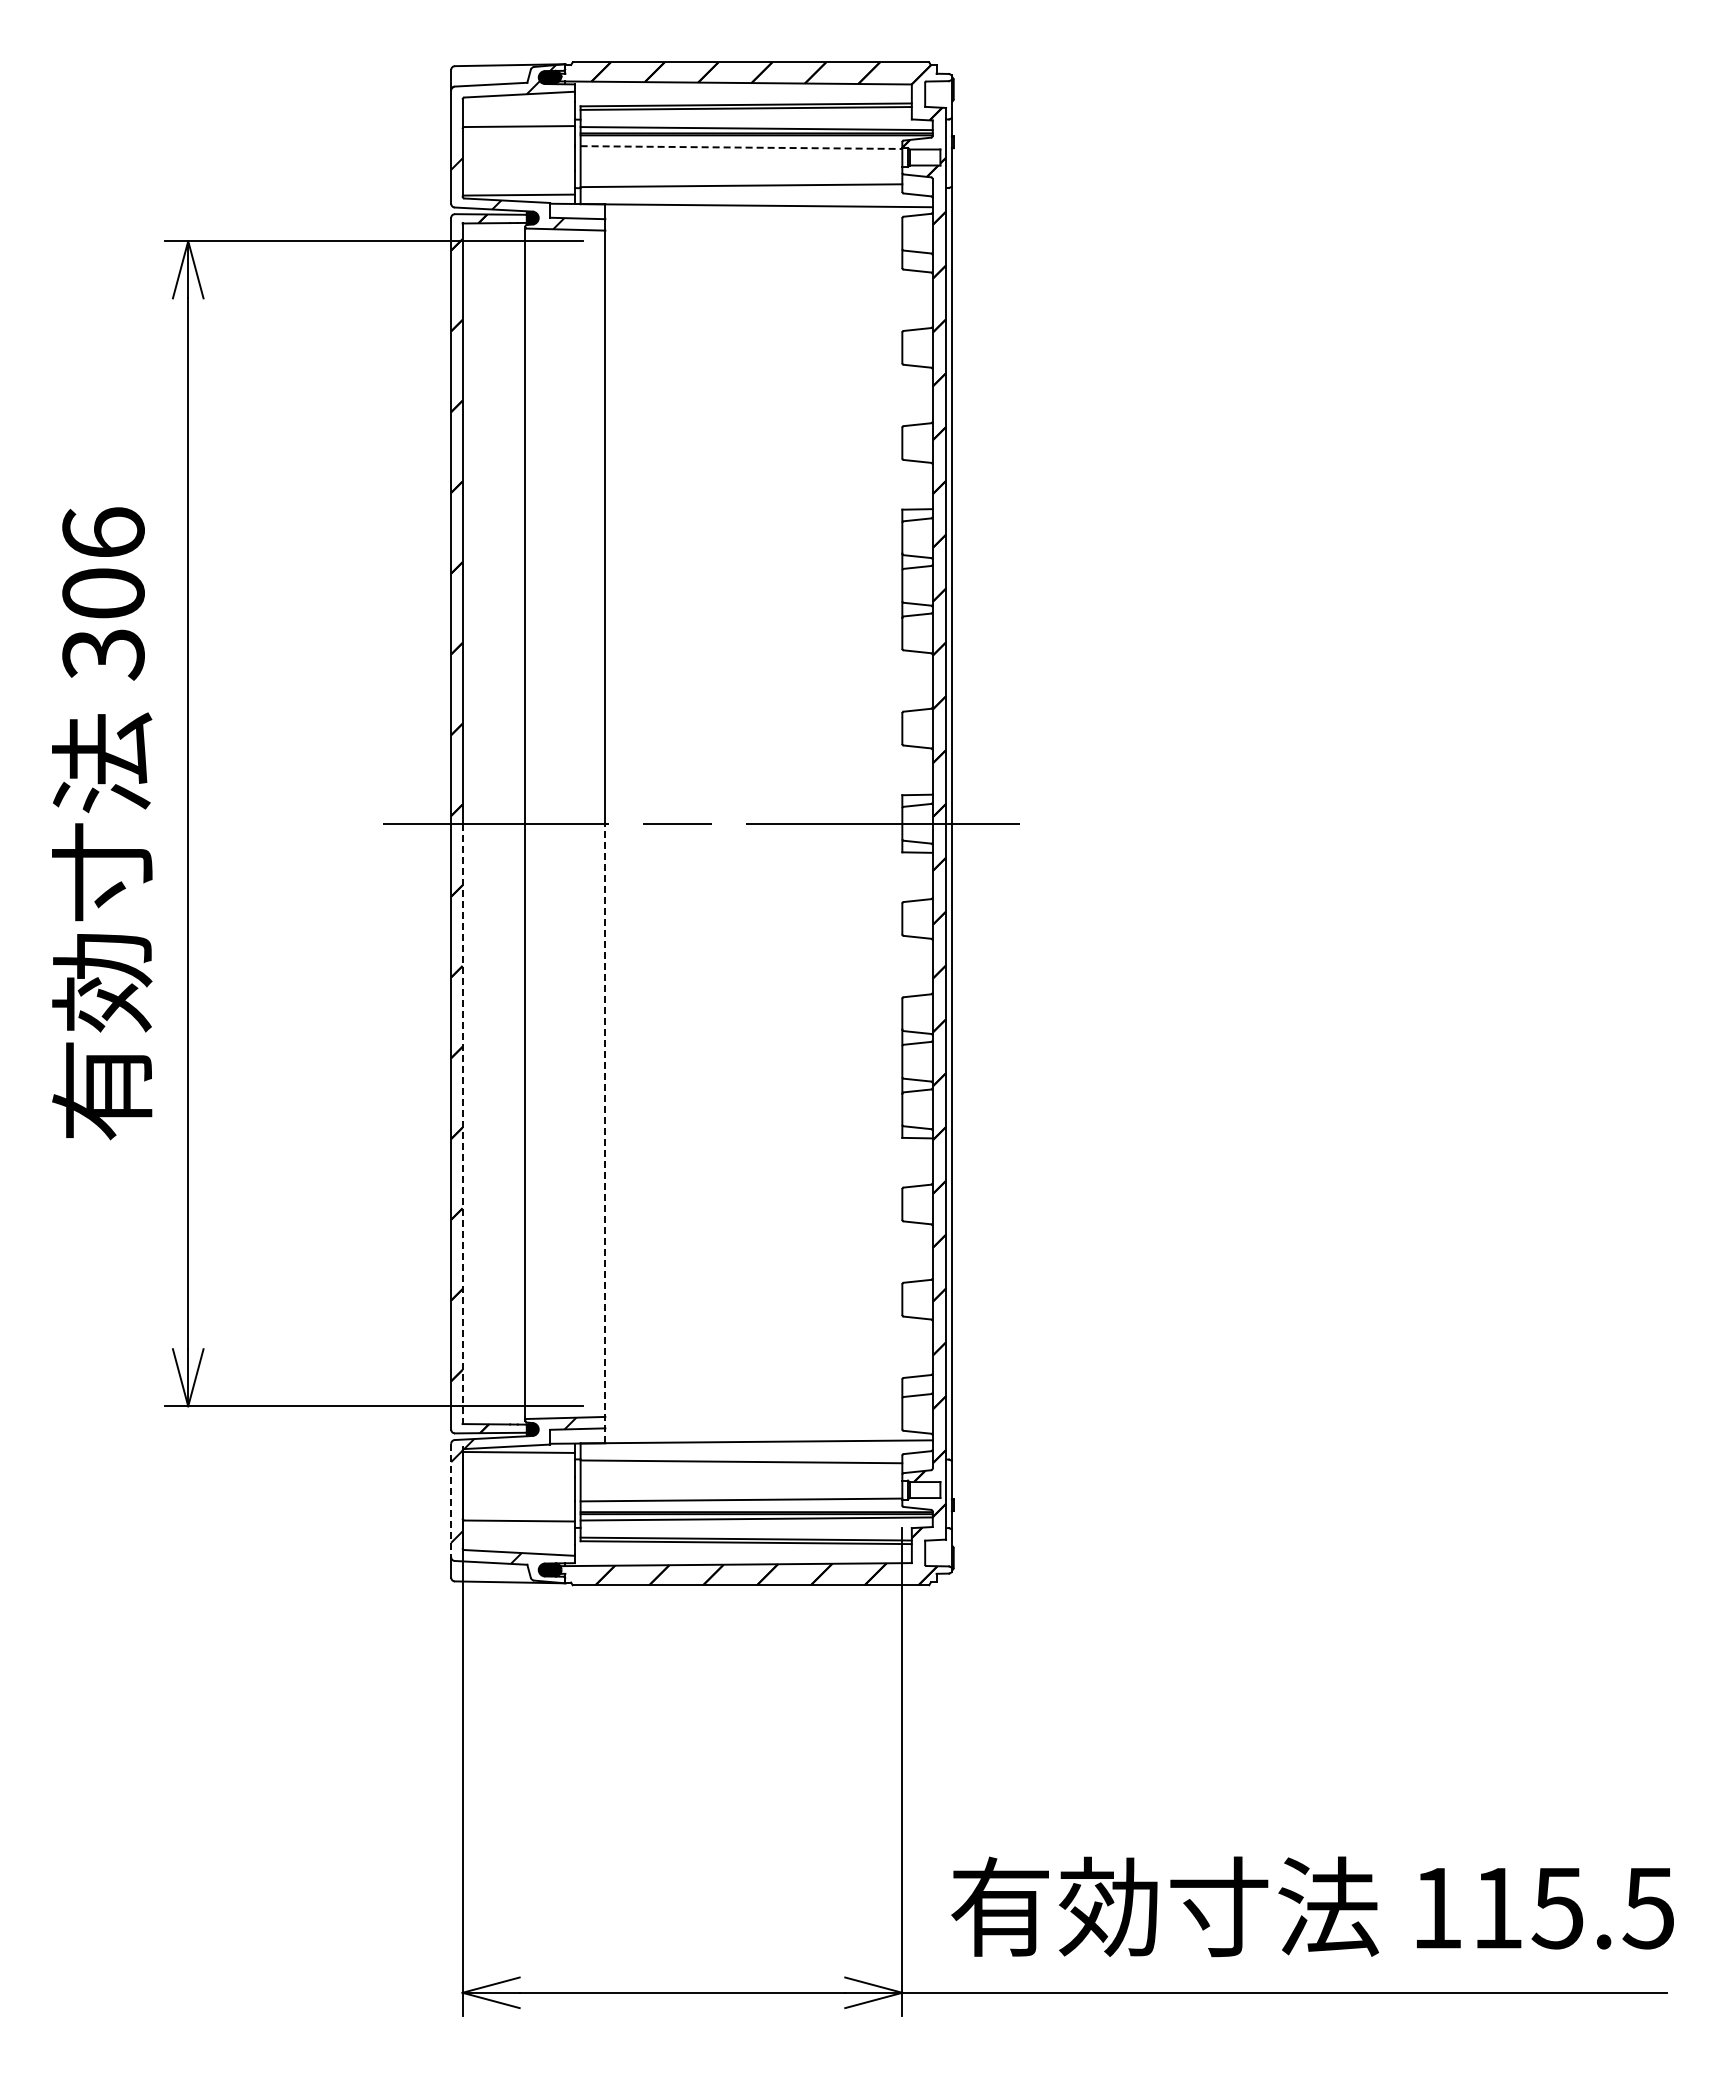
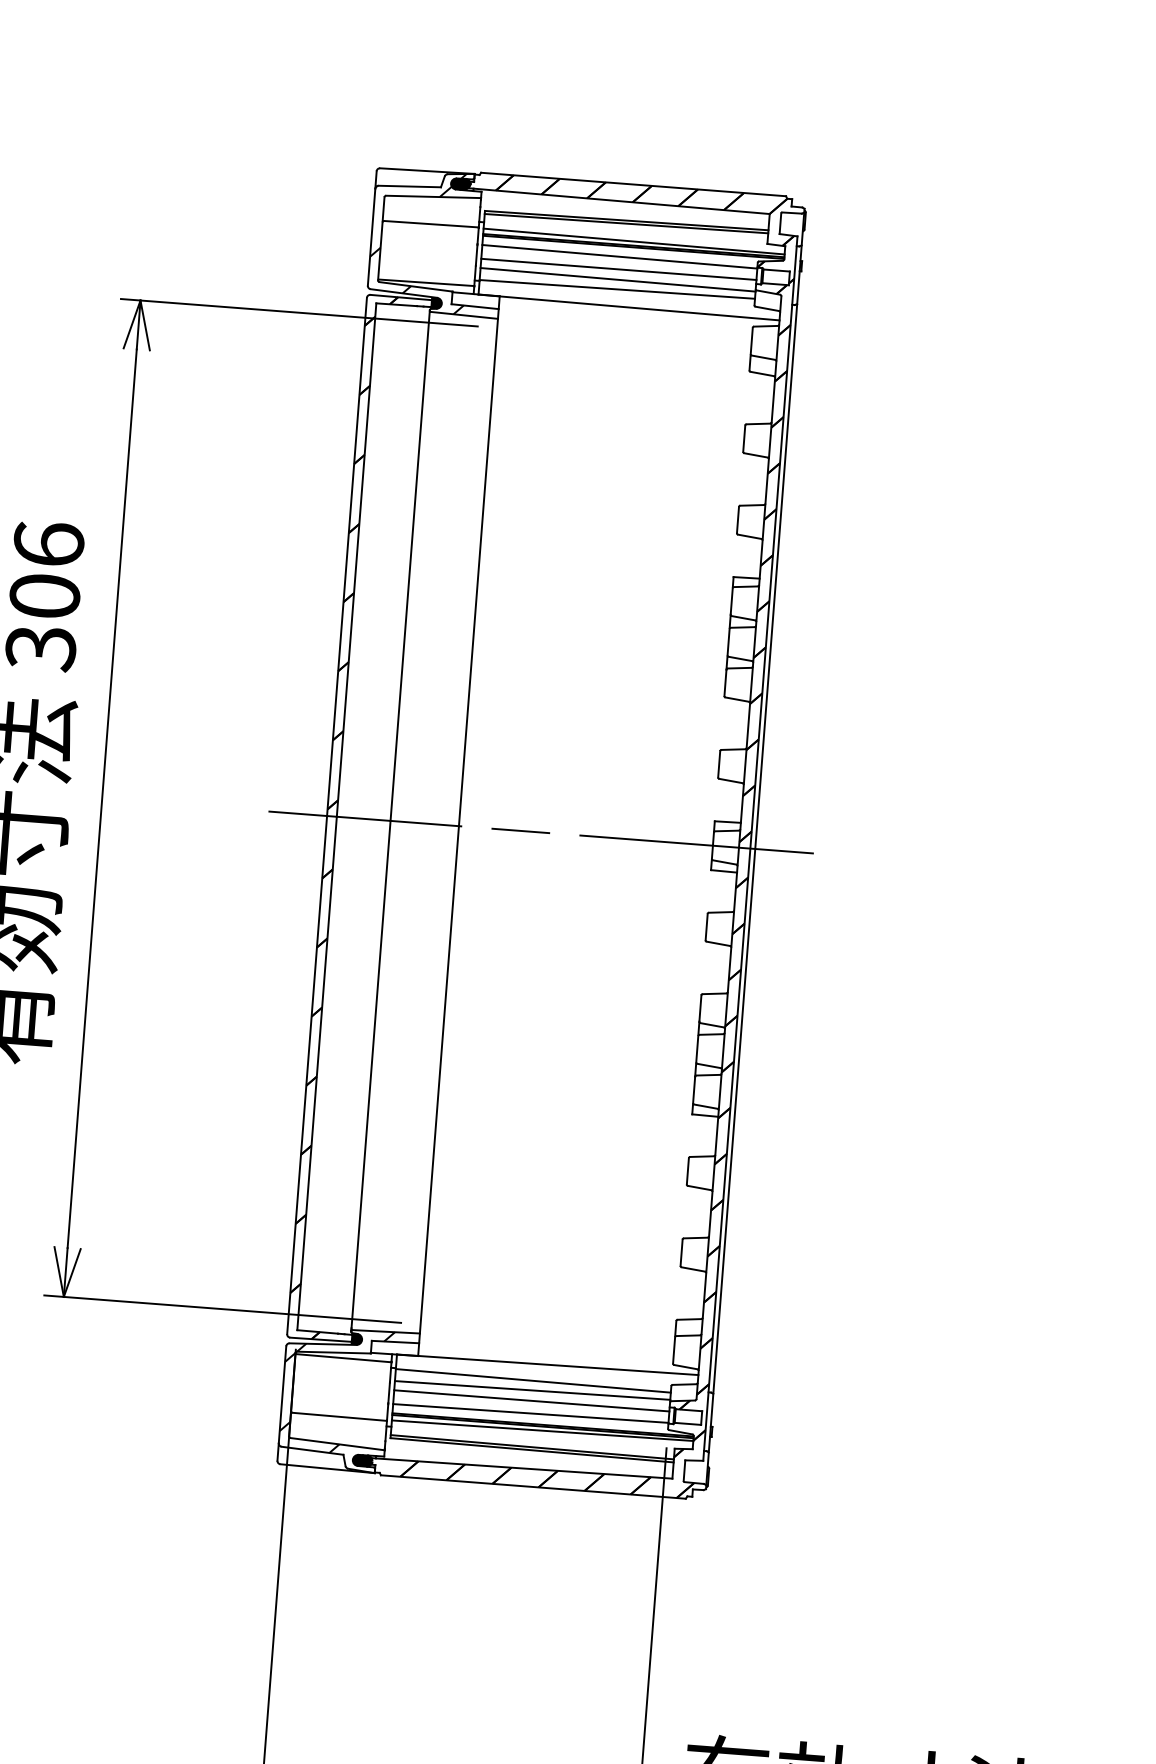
line: (741, 147) -> (619, 256), dashed -> solid
line: (741, 162) -> (618, 269), added
line: (741, 174) -> (618, 279), added
line: (462, 1124) -> (316, 1073), dashed -> solid
line: (605, 1133) -> (438, 1091), dashed -> solid
line: (741, 1472) -> (532, 1389), added
line: (741, 1485) -> (531, 1401), added
line: (451, 1500) -> (282, 1394), dashed -> solid

